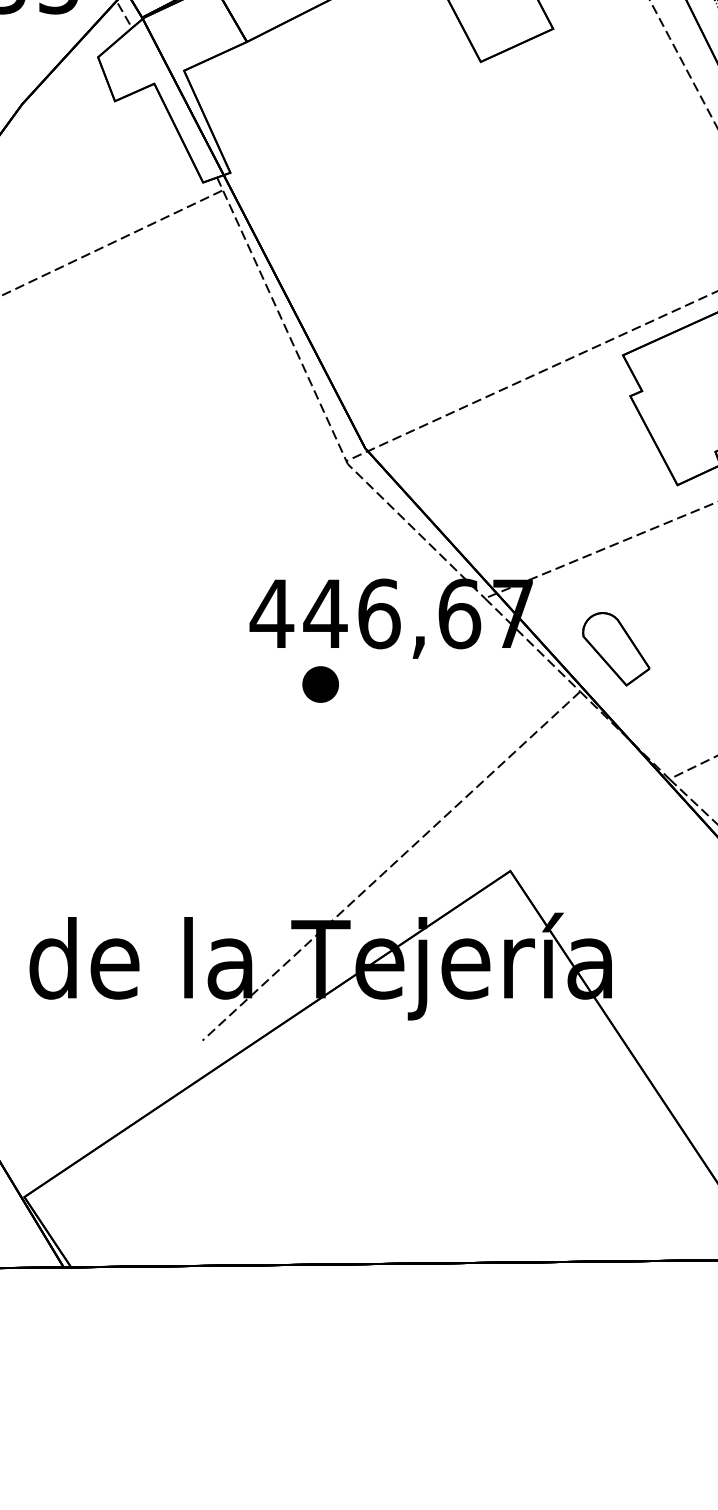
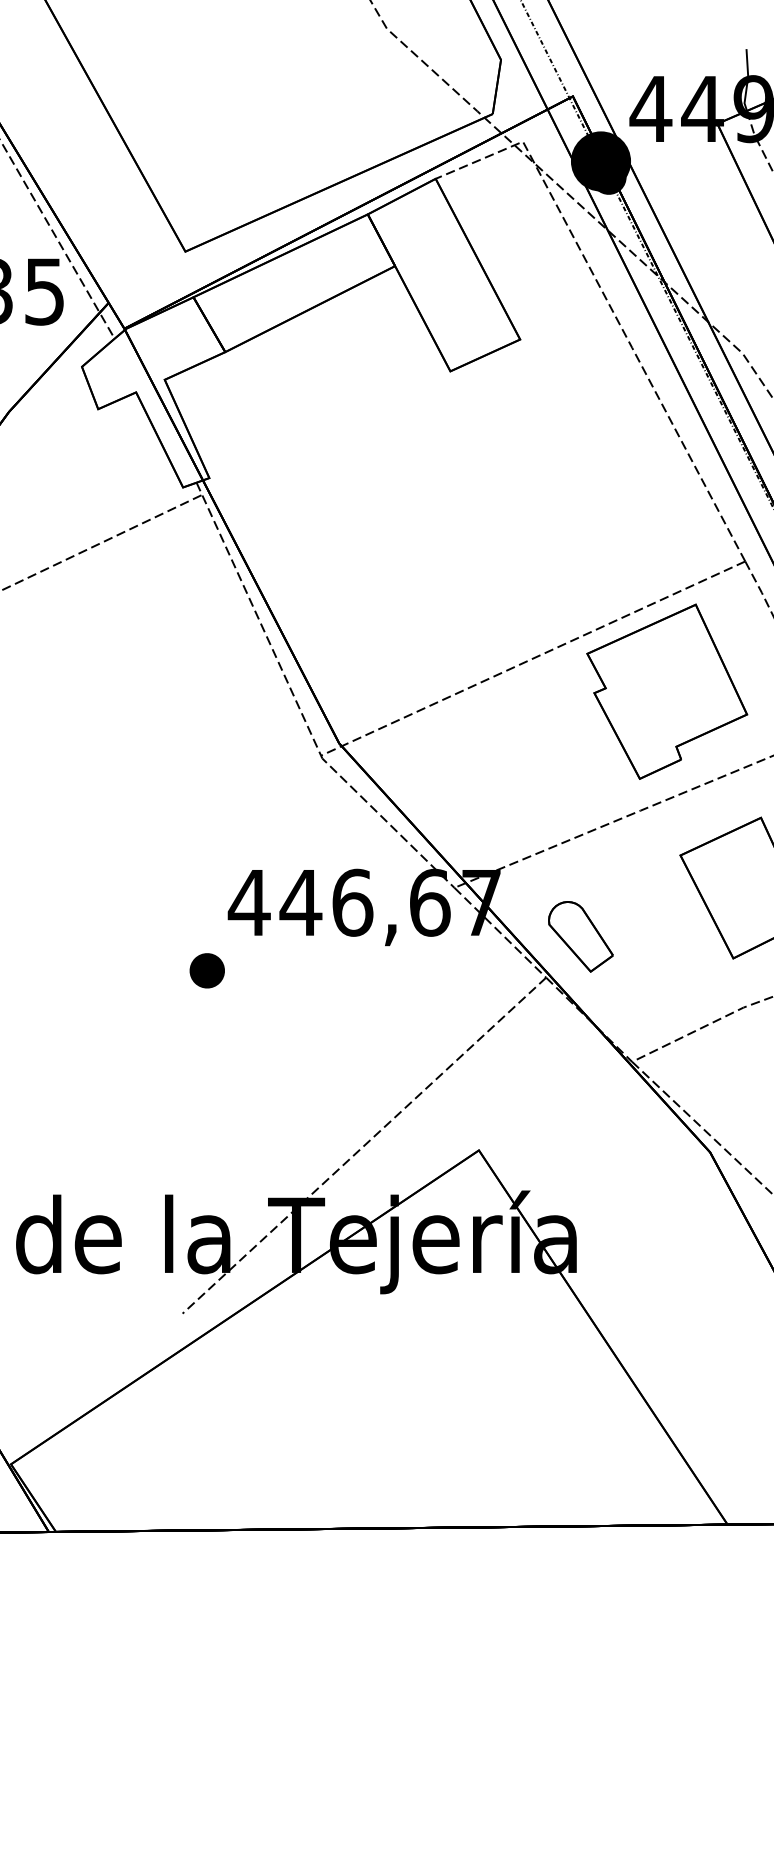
part: (319, 684) -> (206, 970), moved

